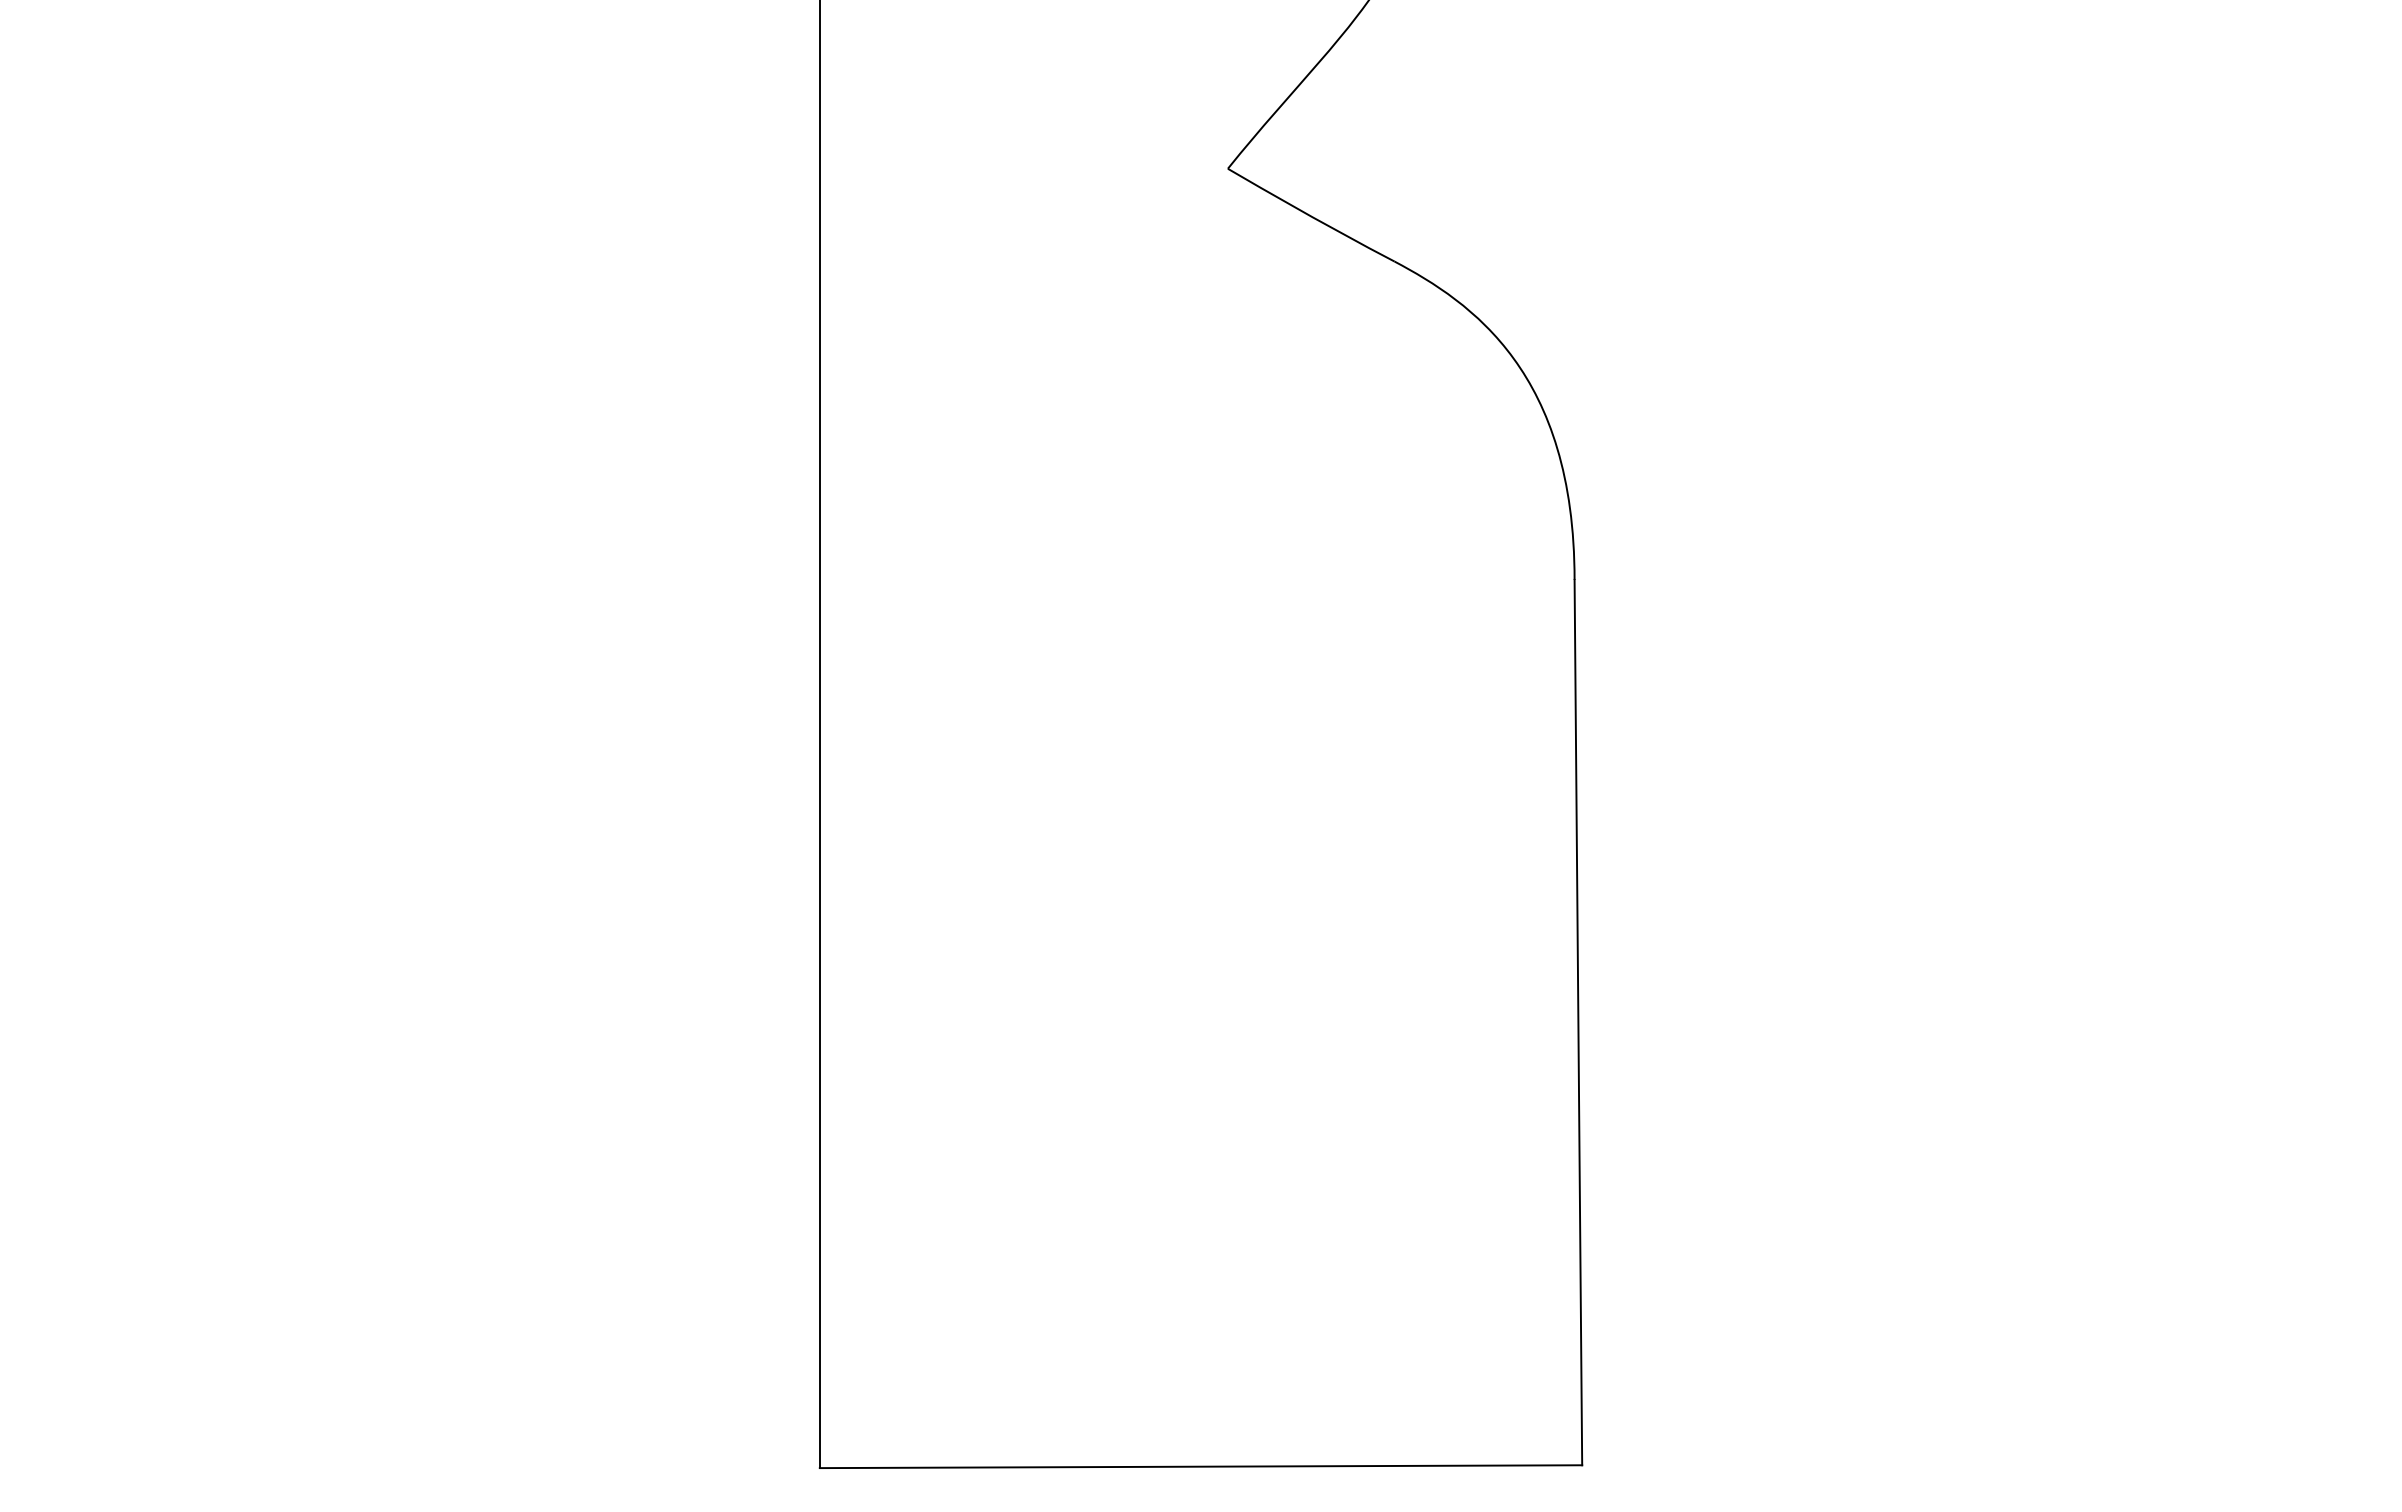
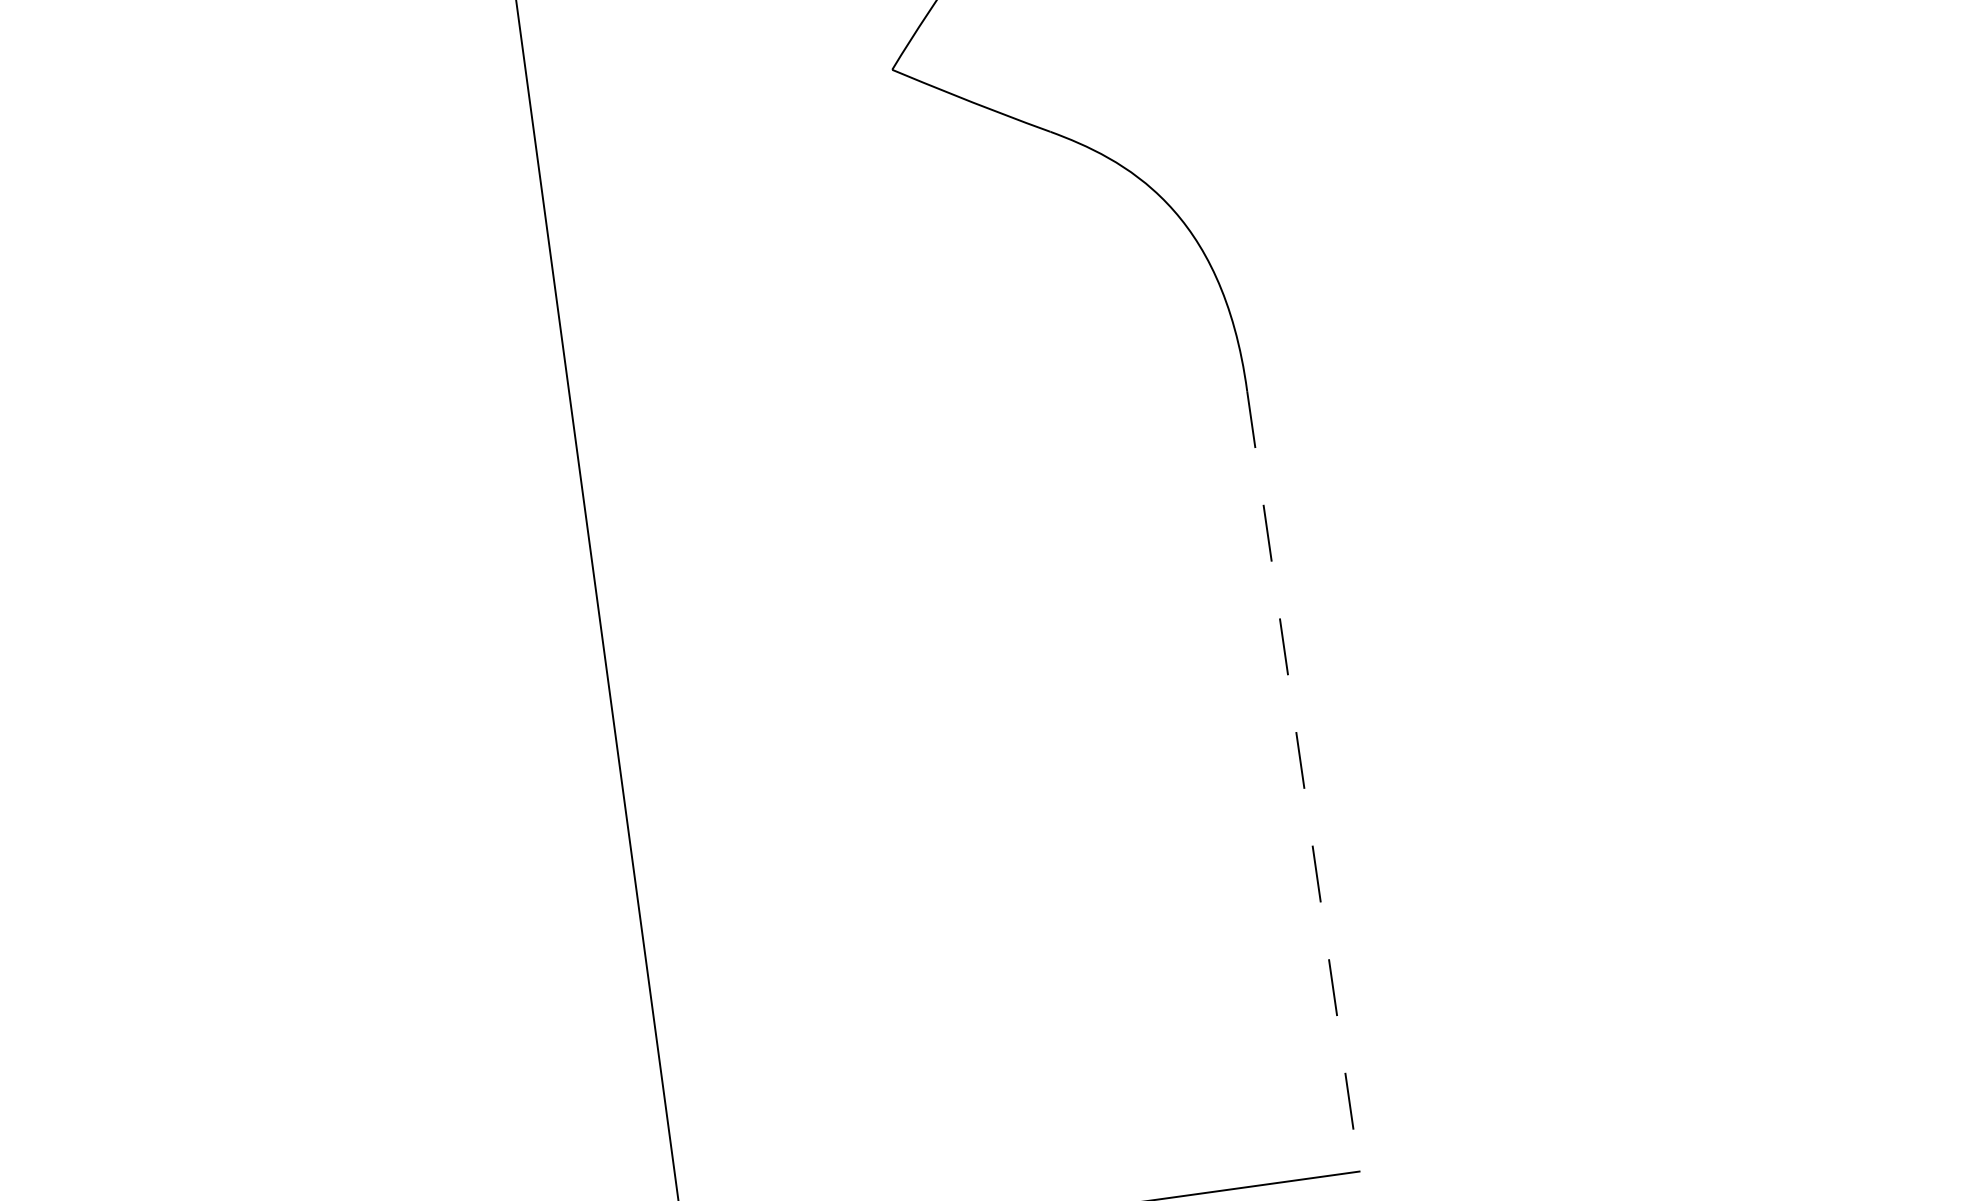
line: (1578, 1022) -> (1303, 781), solid -> dashed

